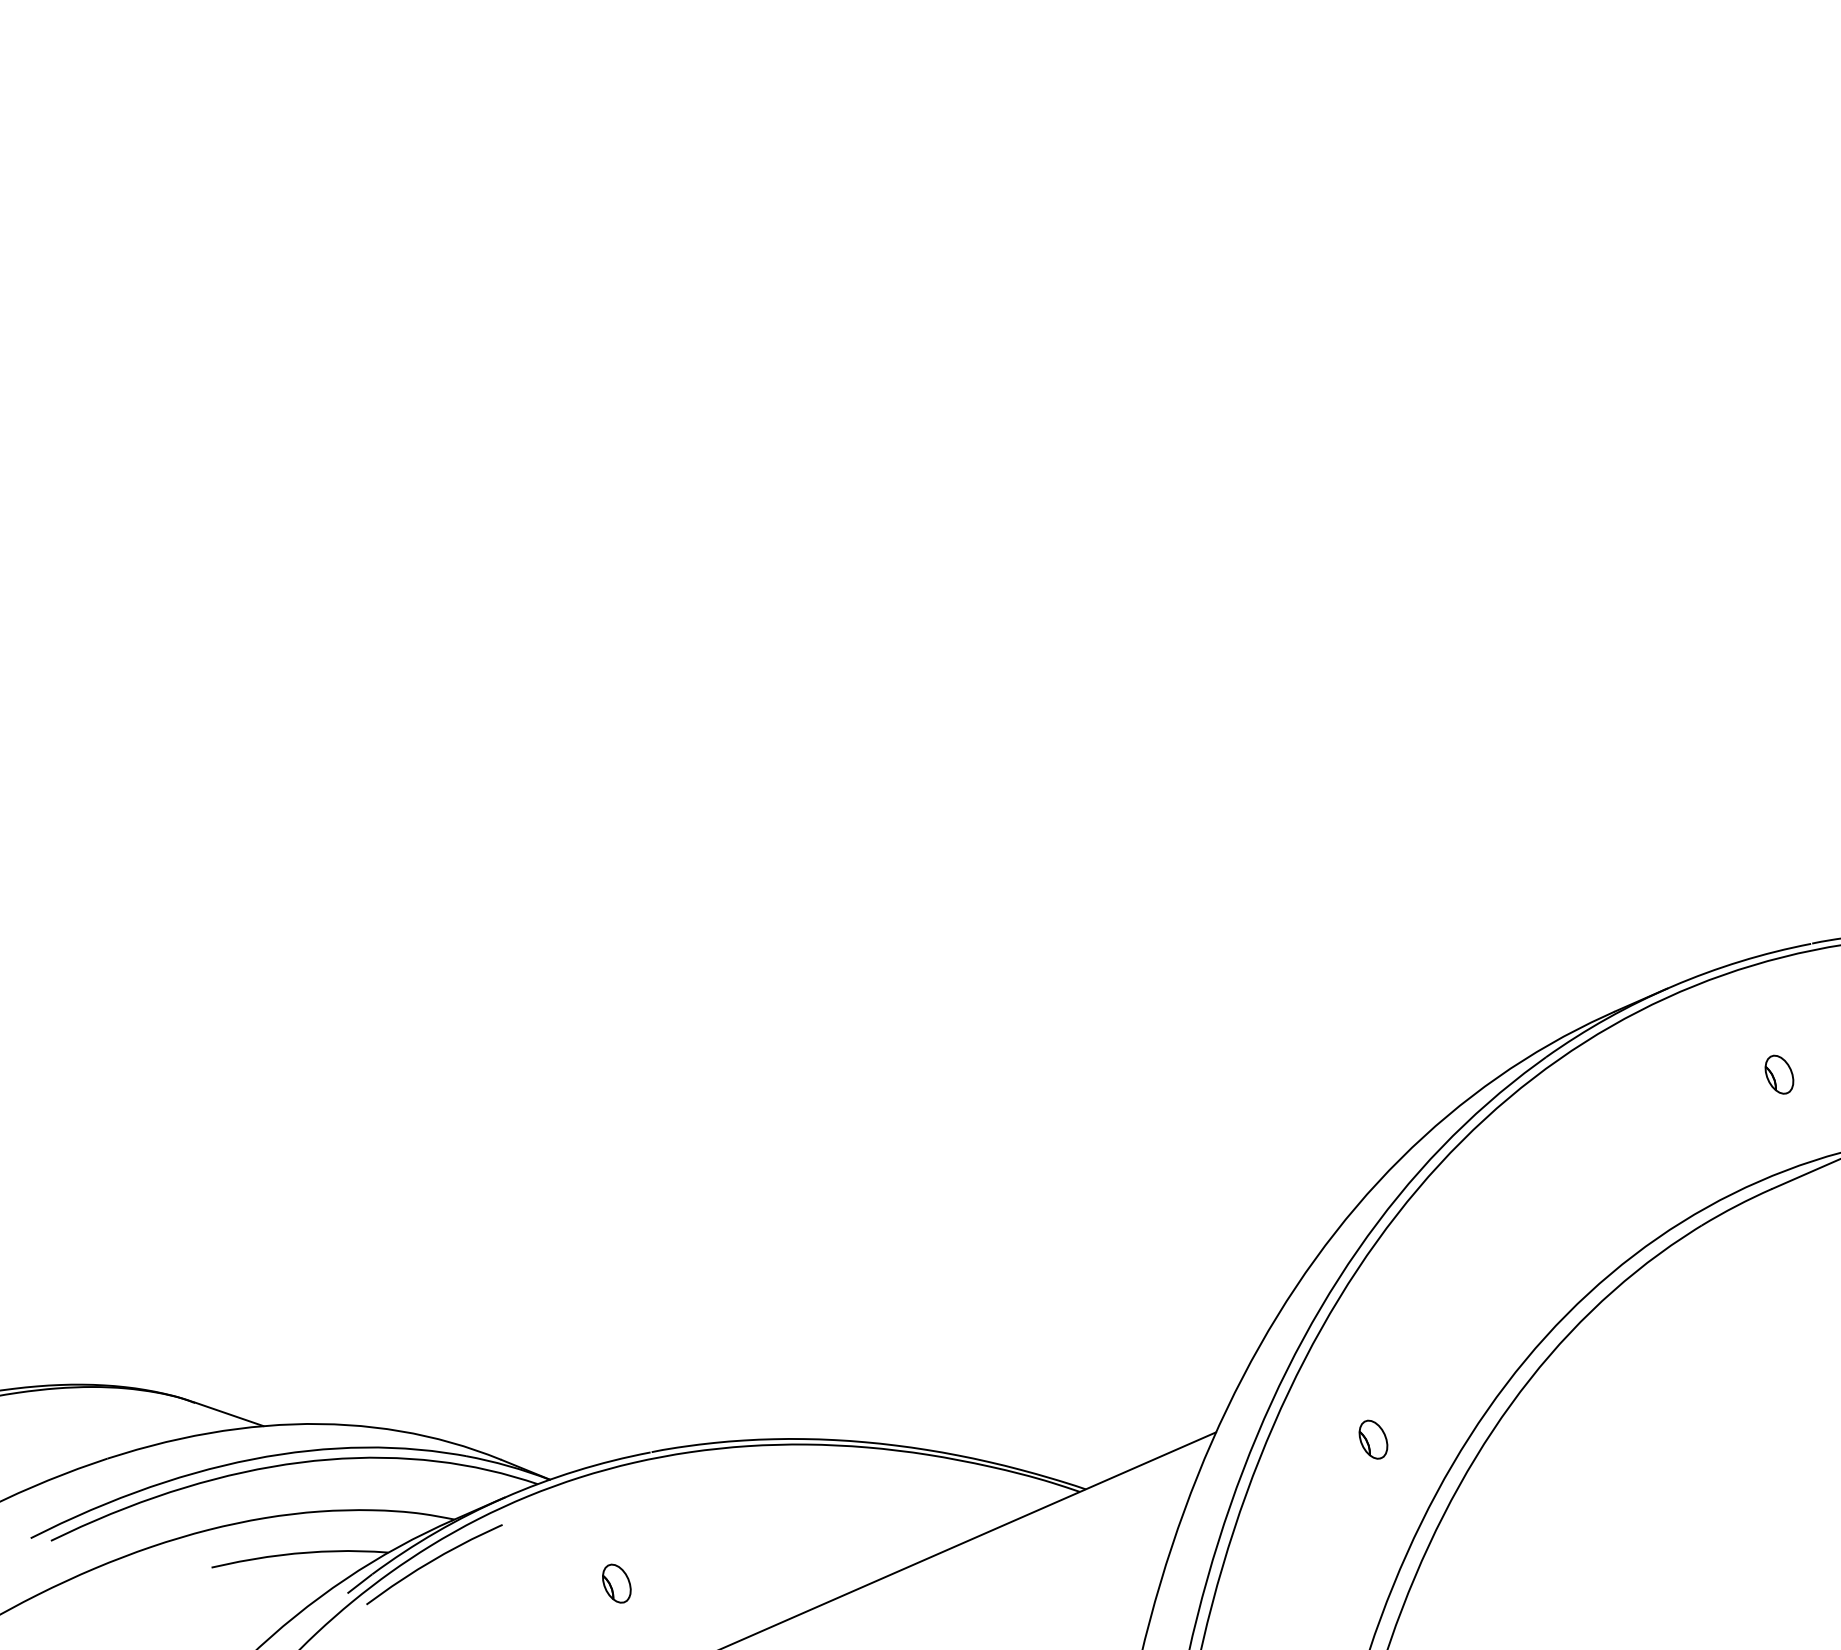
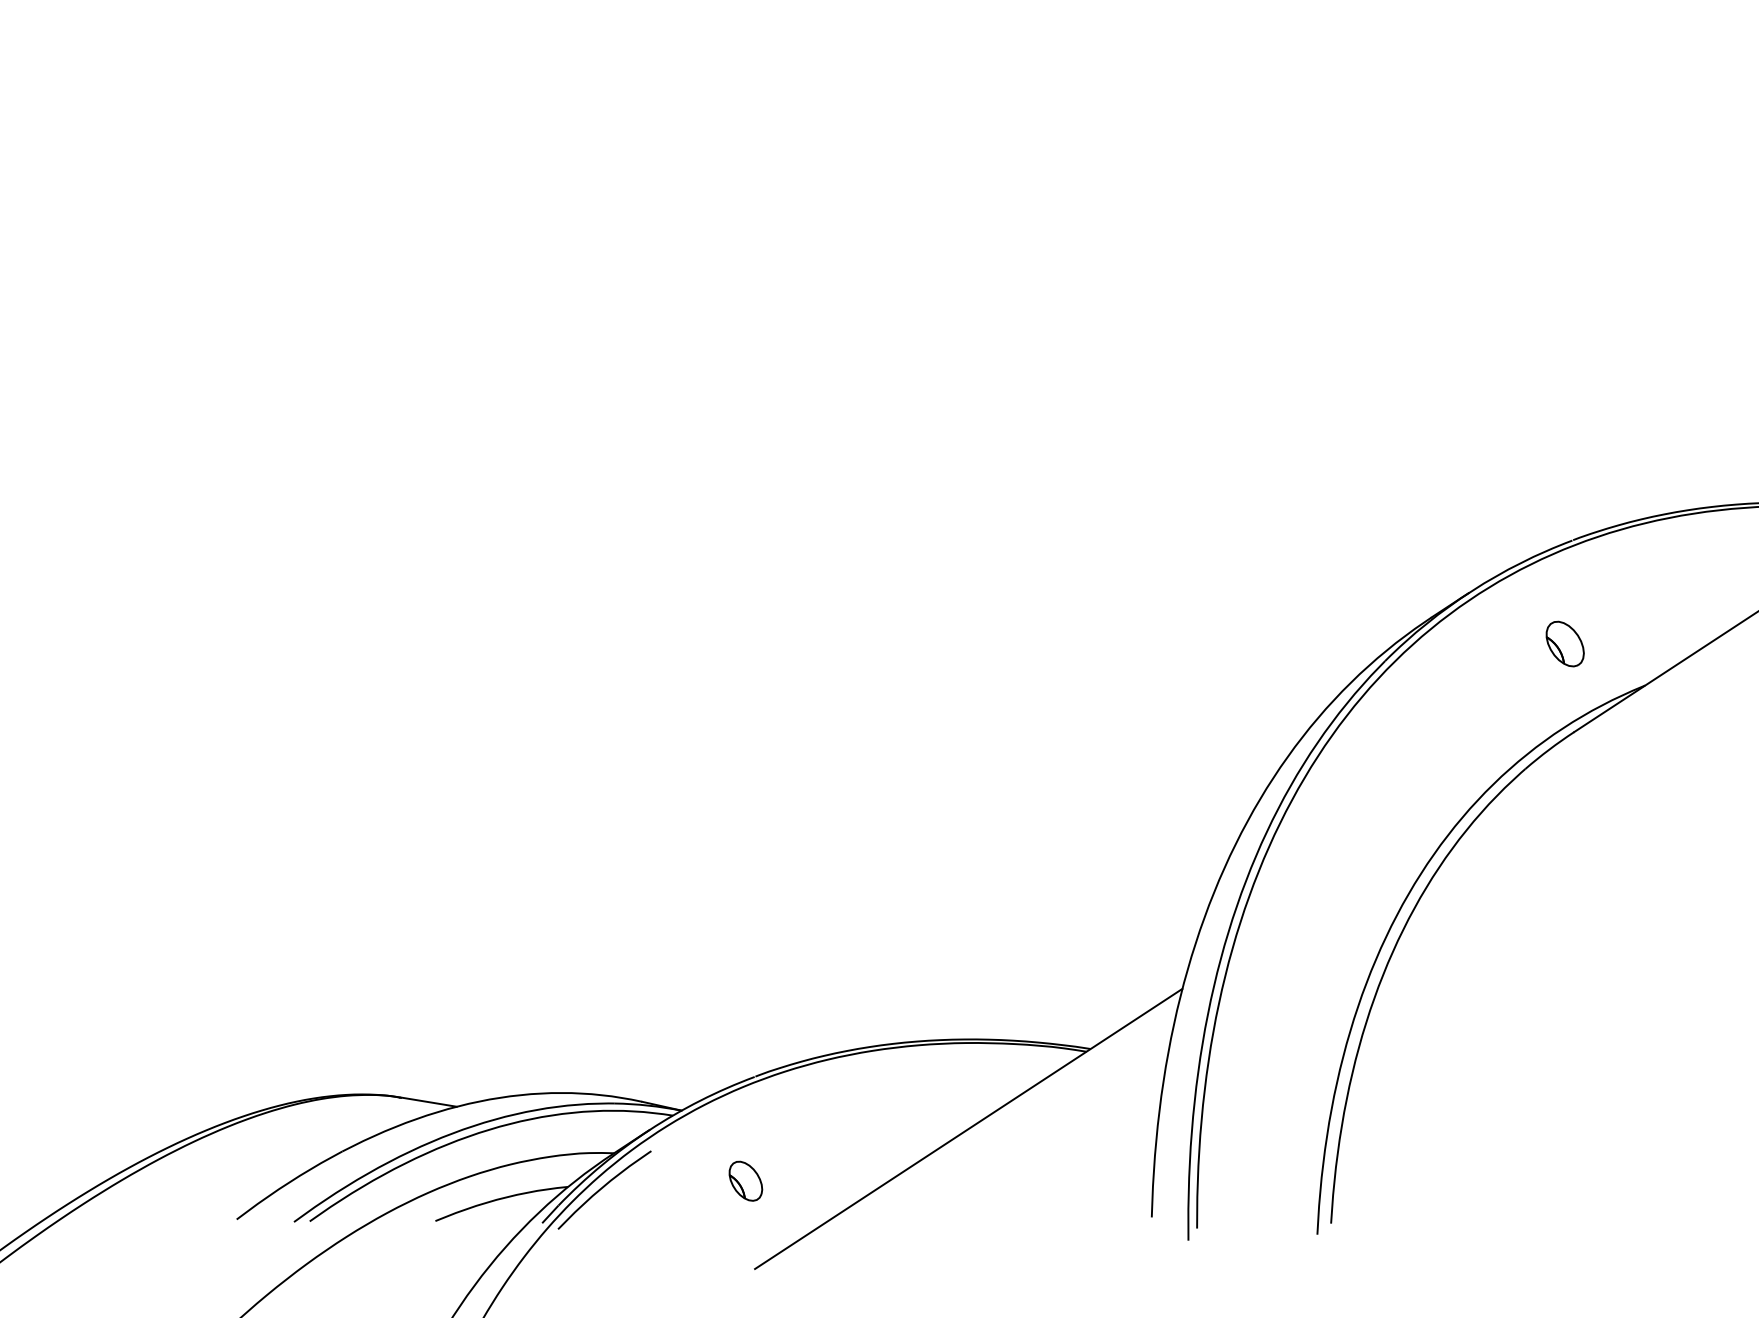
part: (1778, 1074) -> (1564, 644), size x1.6
part: (1372, 1439) -> (1302, 974), removed
part: (616, 1582) -> (745, 1180), size x1.4

